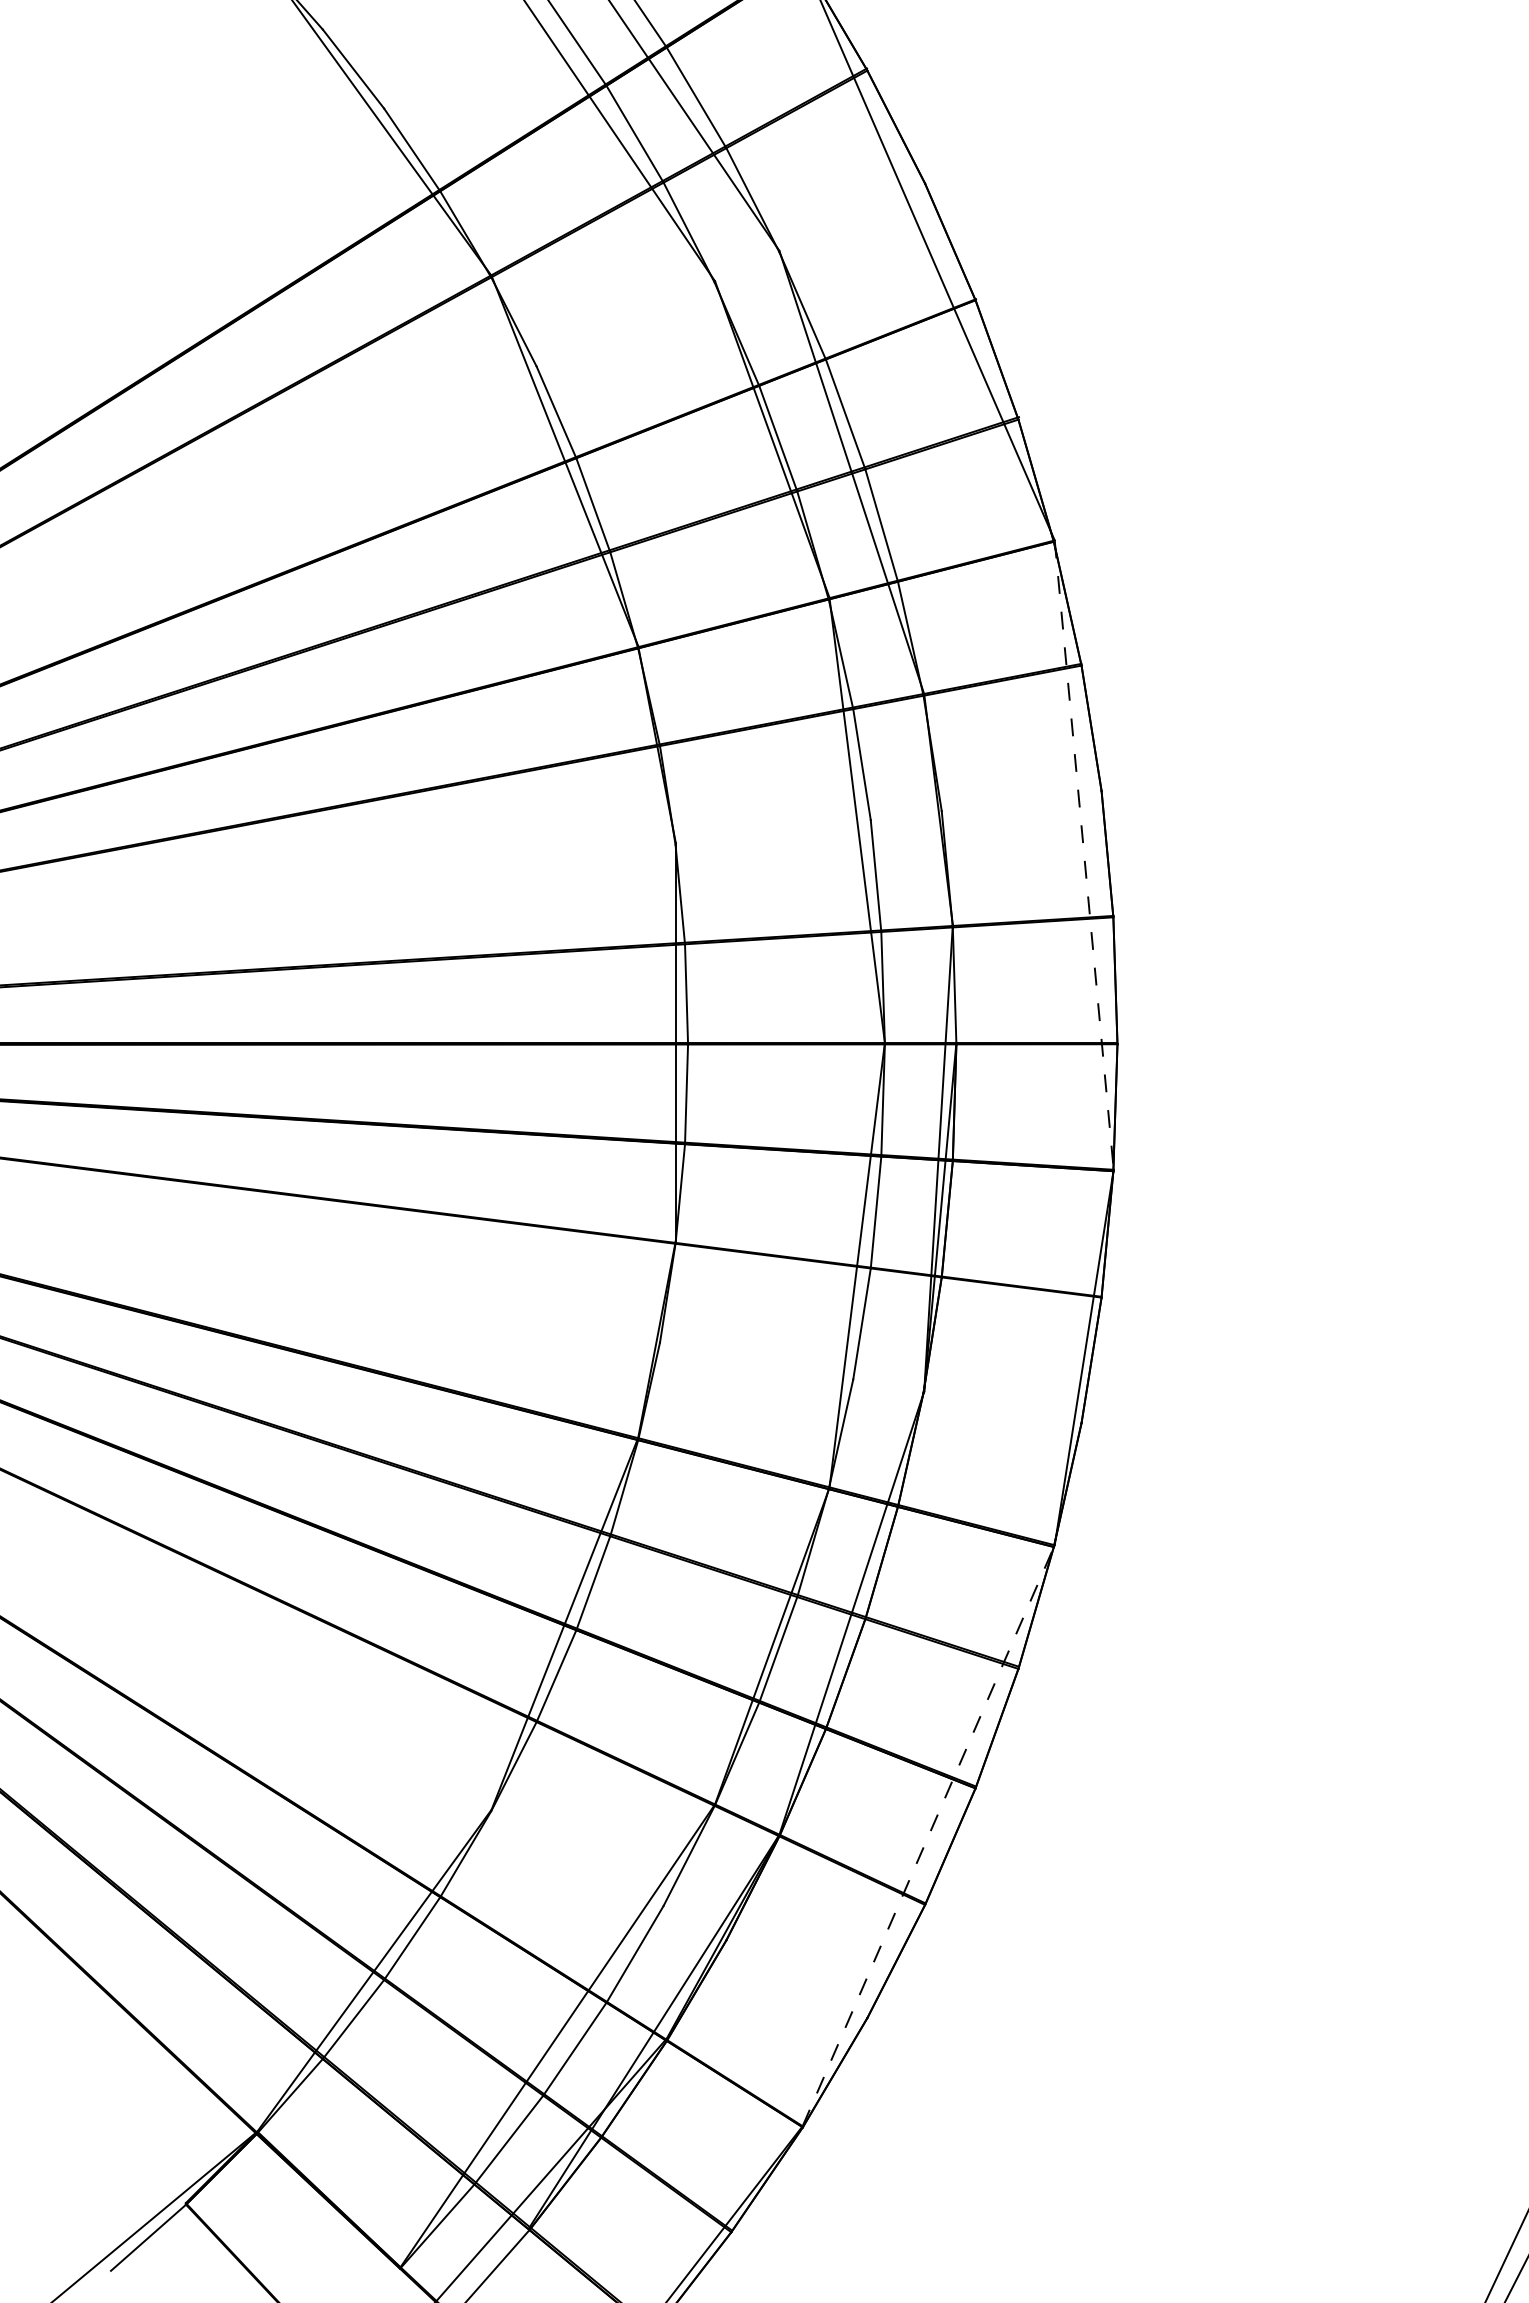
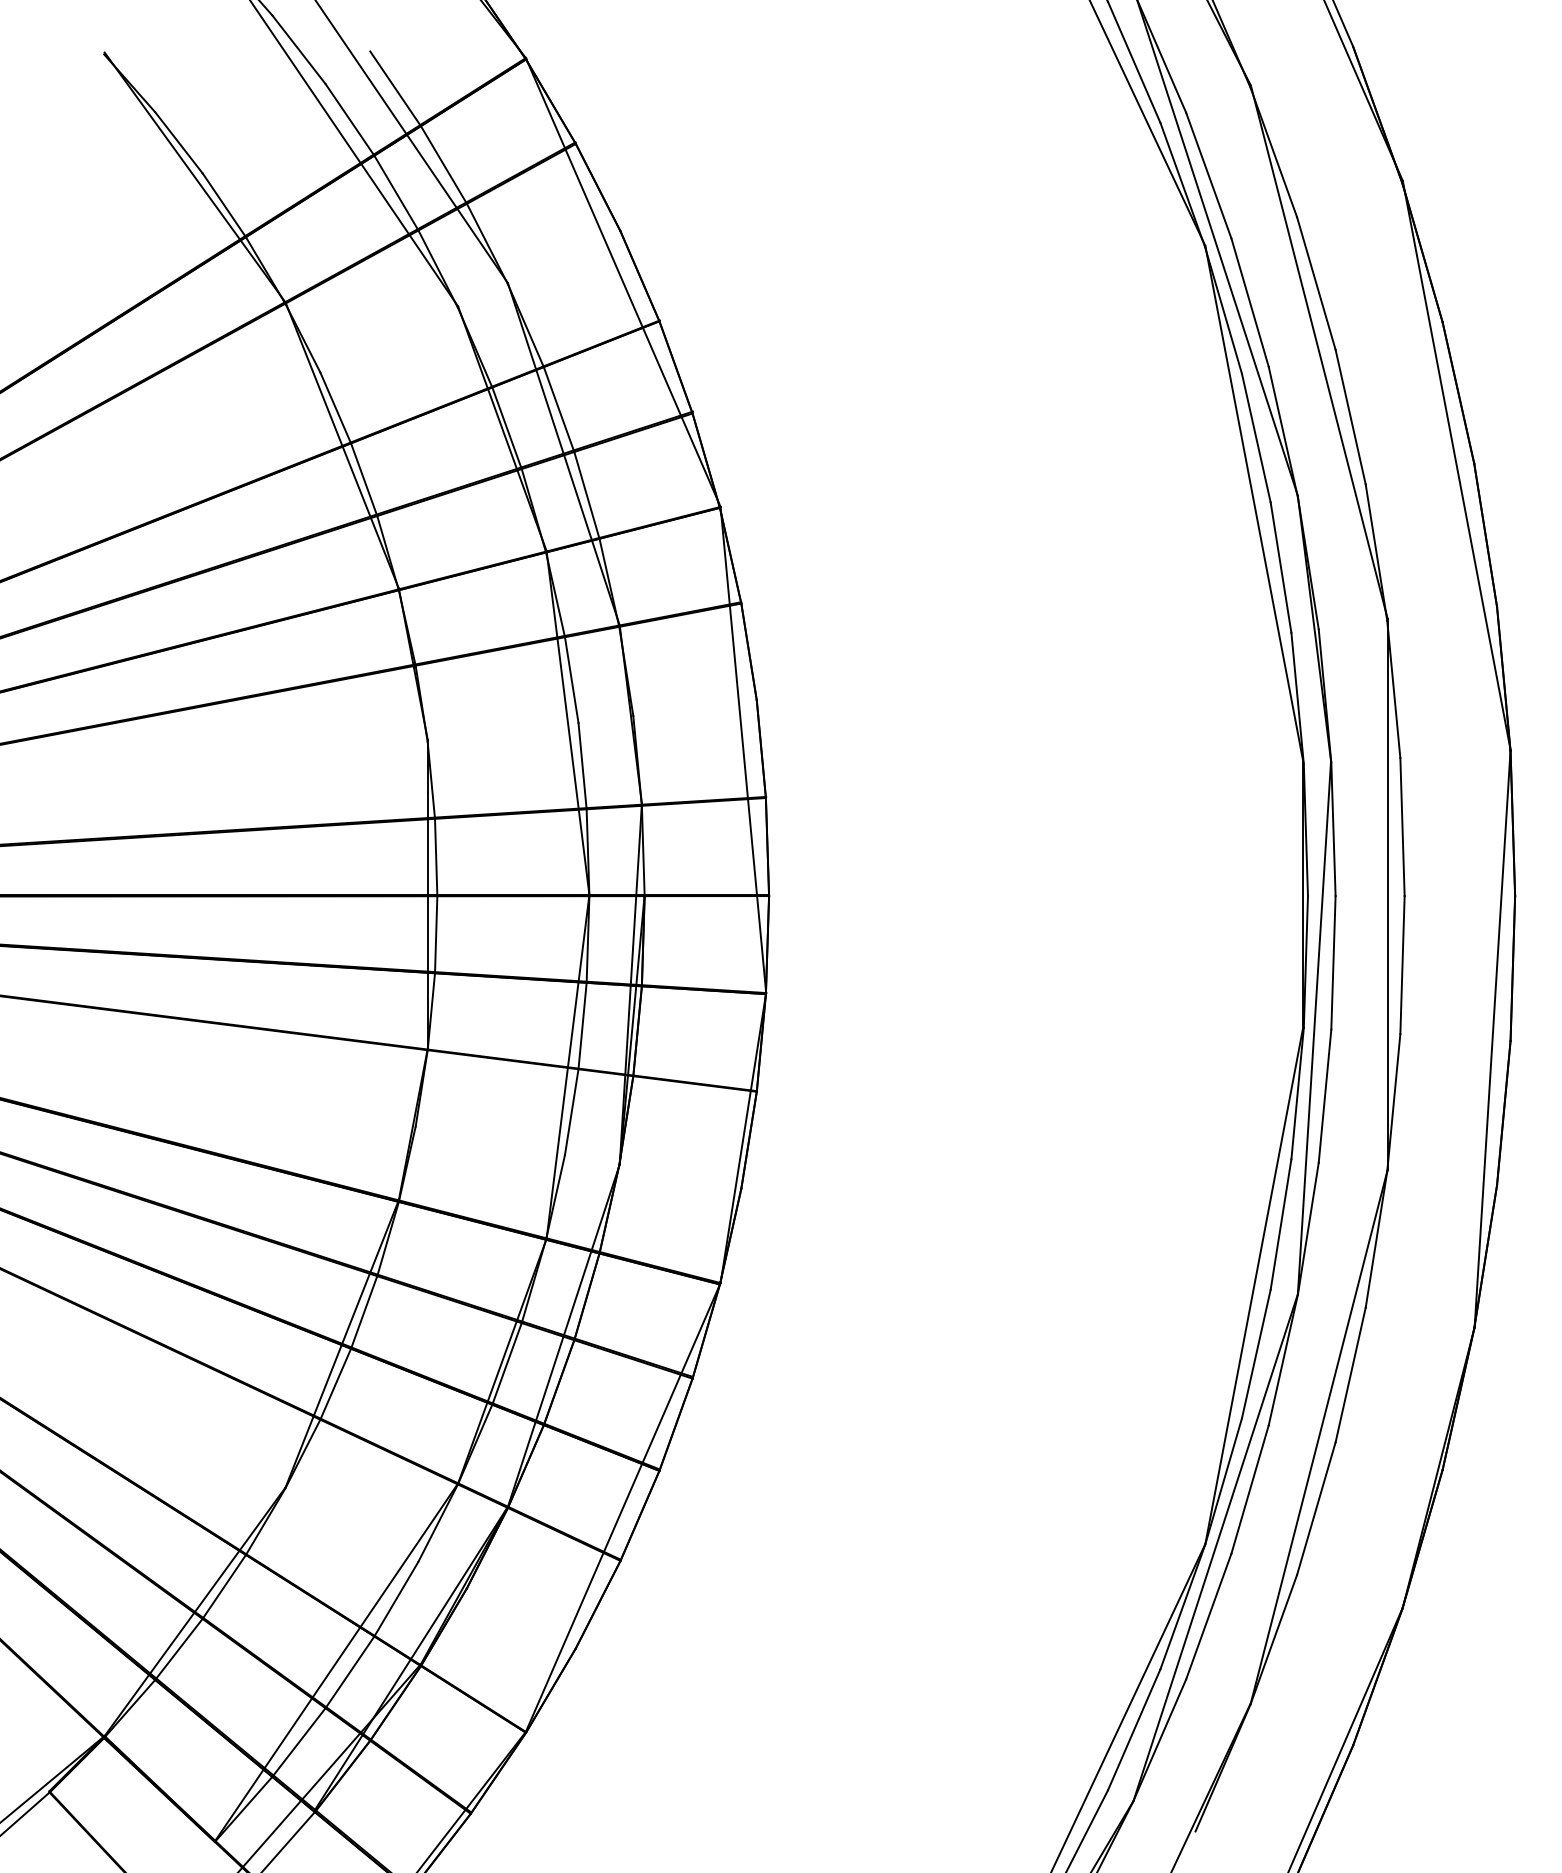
line: (1084, 855) -> (743, 750), dashed -> solid
line: (929, 1835) -> (623, 1507), dashed -> solid

